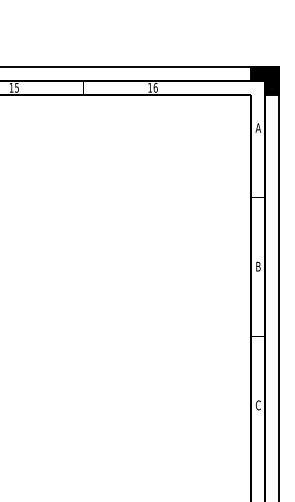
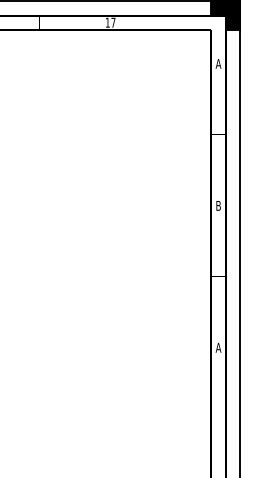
text: (155, 87) -> (113, 22), 16 -> 17
text: (258, 405) -> (218, 347), C -> A

